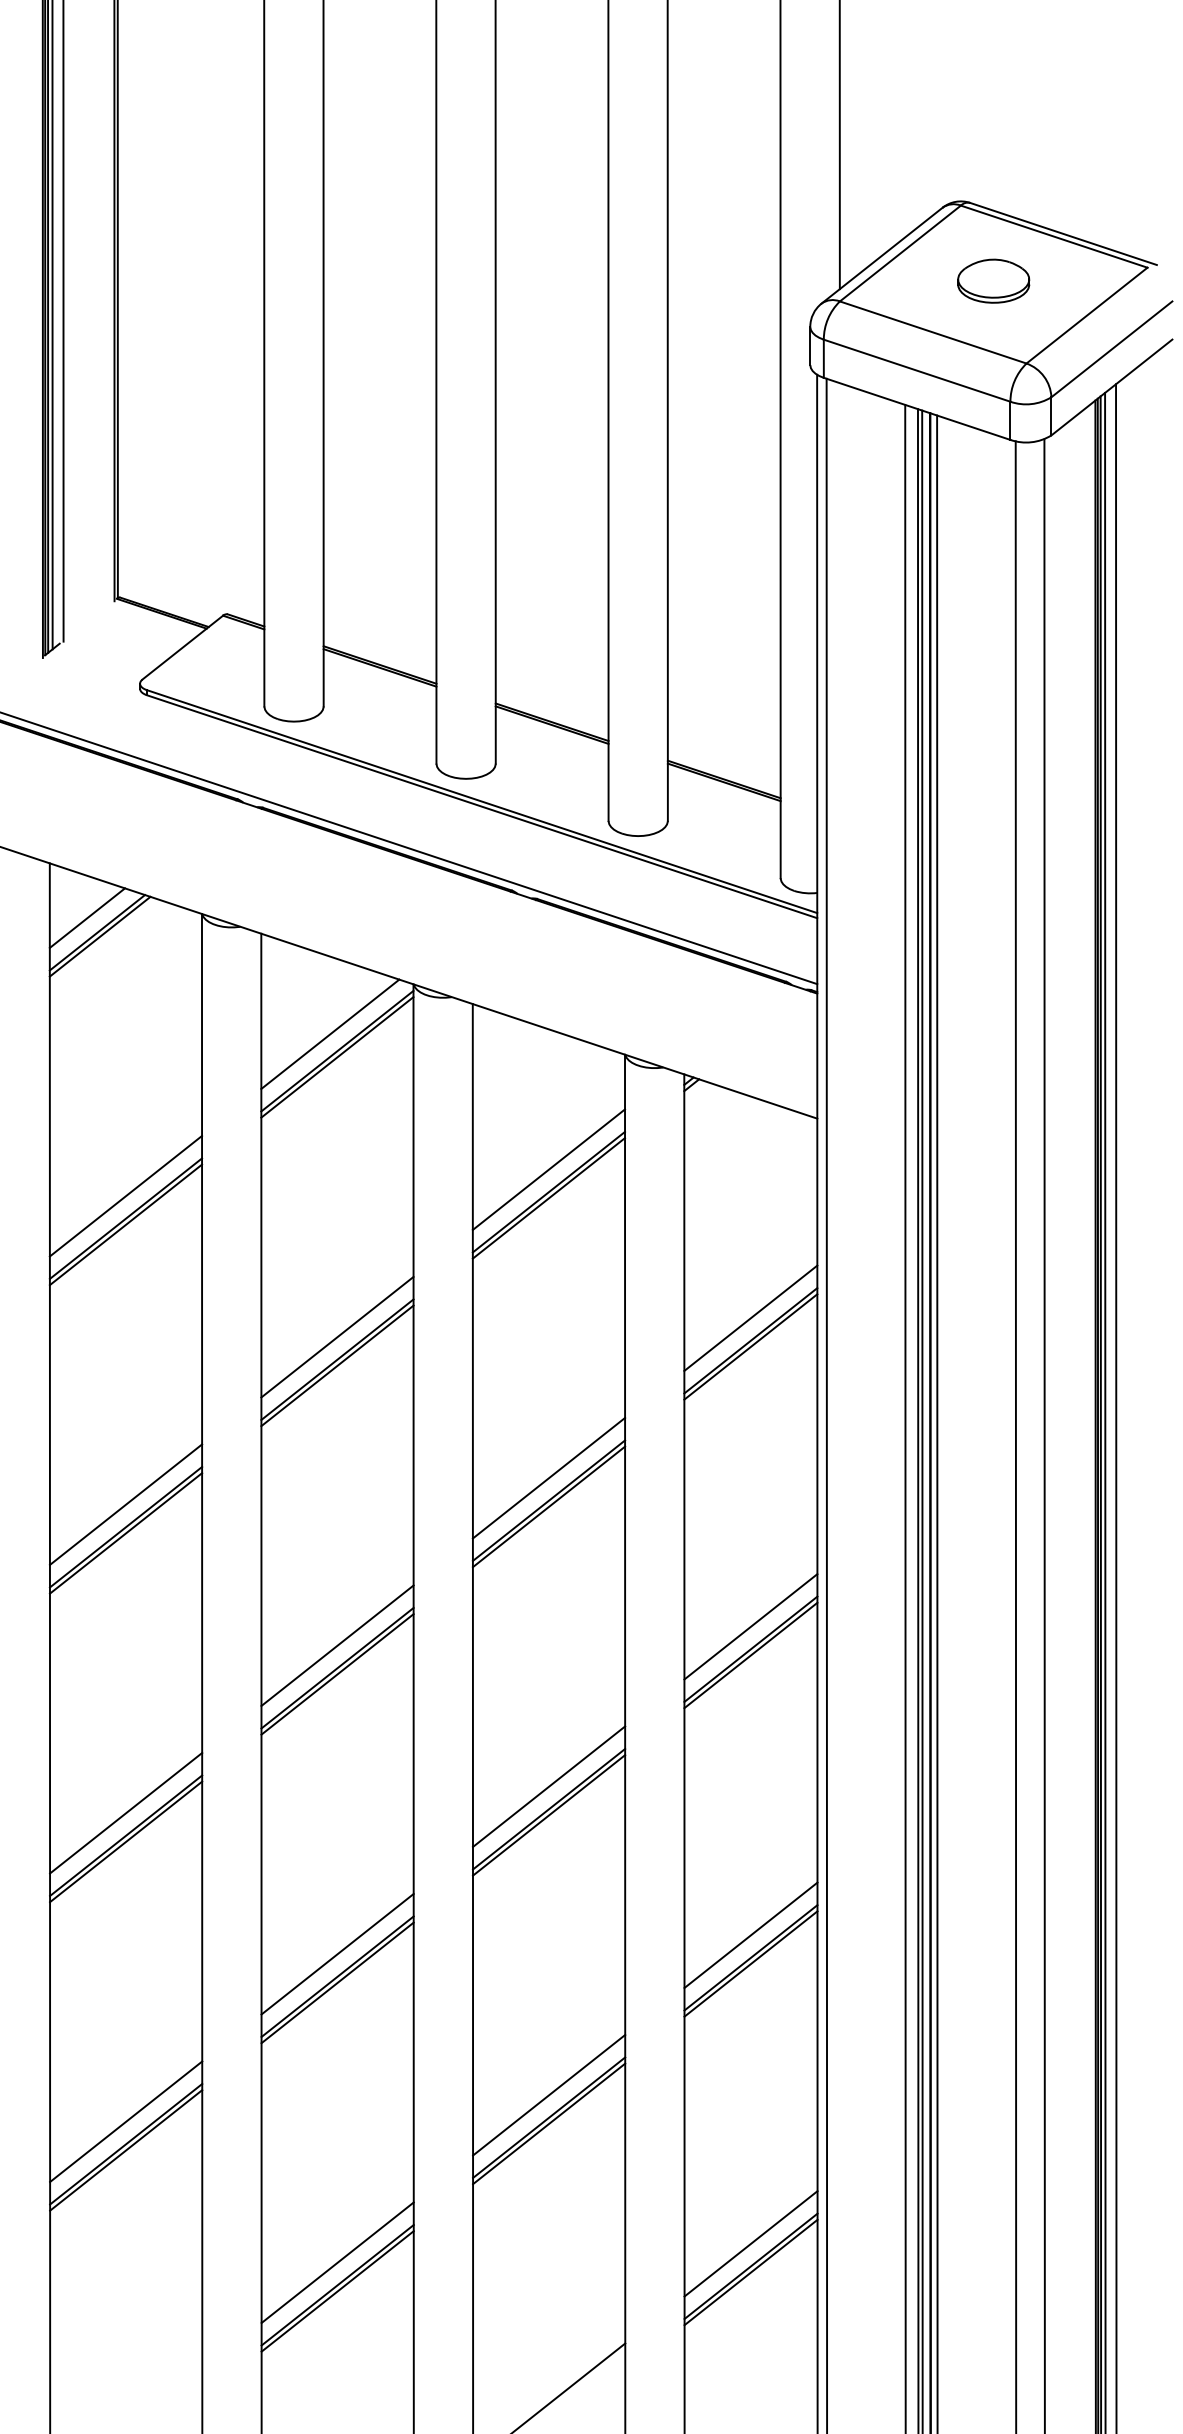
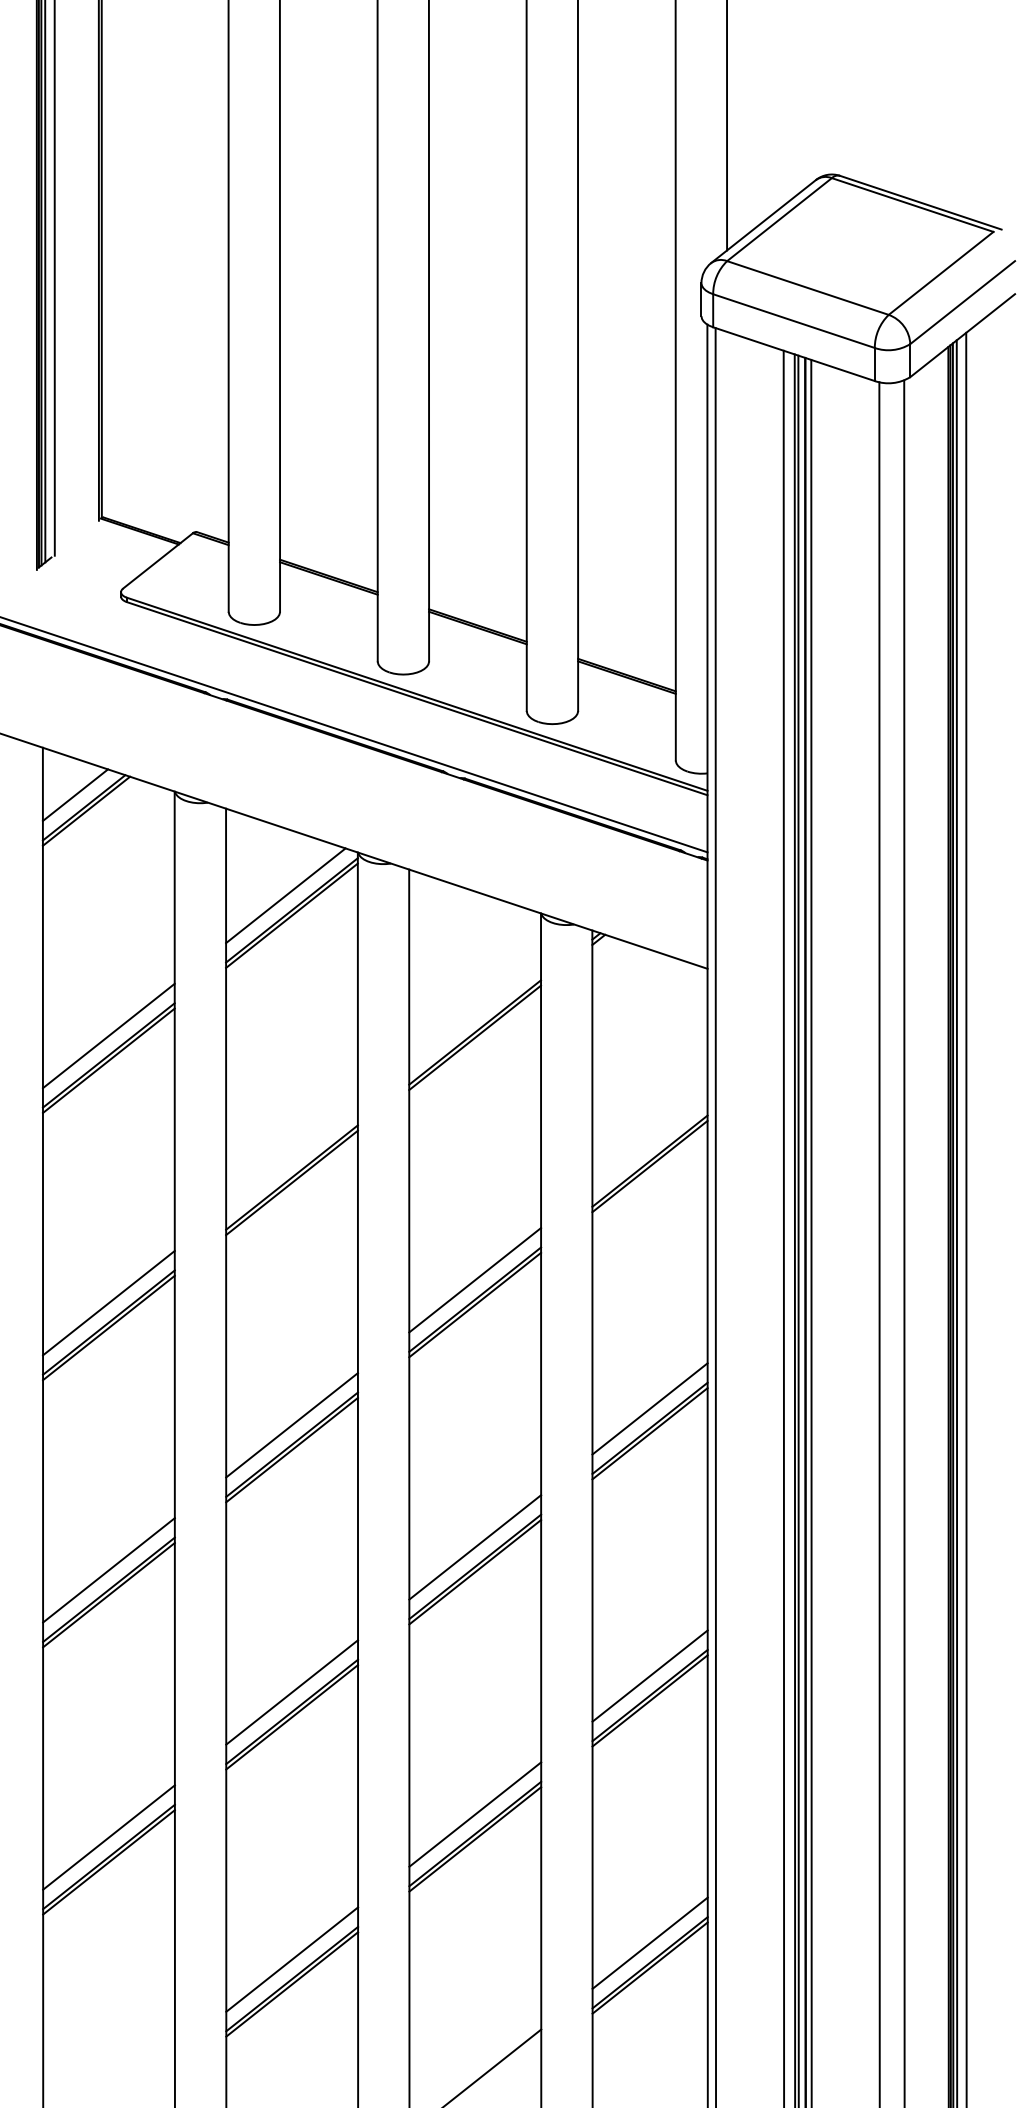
part: (993, 280) -> (860, 242), removed
line: (548, 1169) -> (474, 1012), removed
line: (750, 1317) -> (649, 1141), removed
line: (337, 1336) -> (292, 1157), removed

